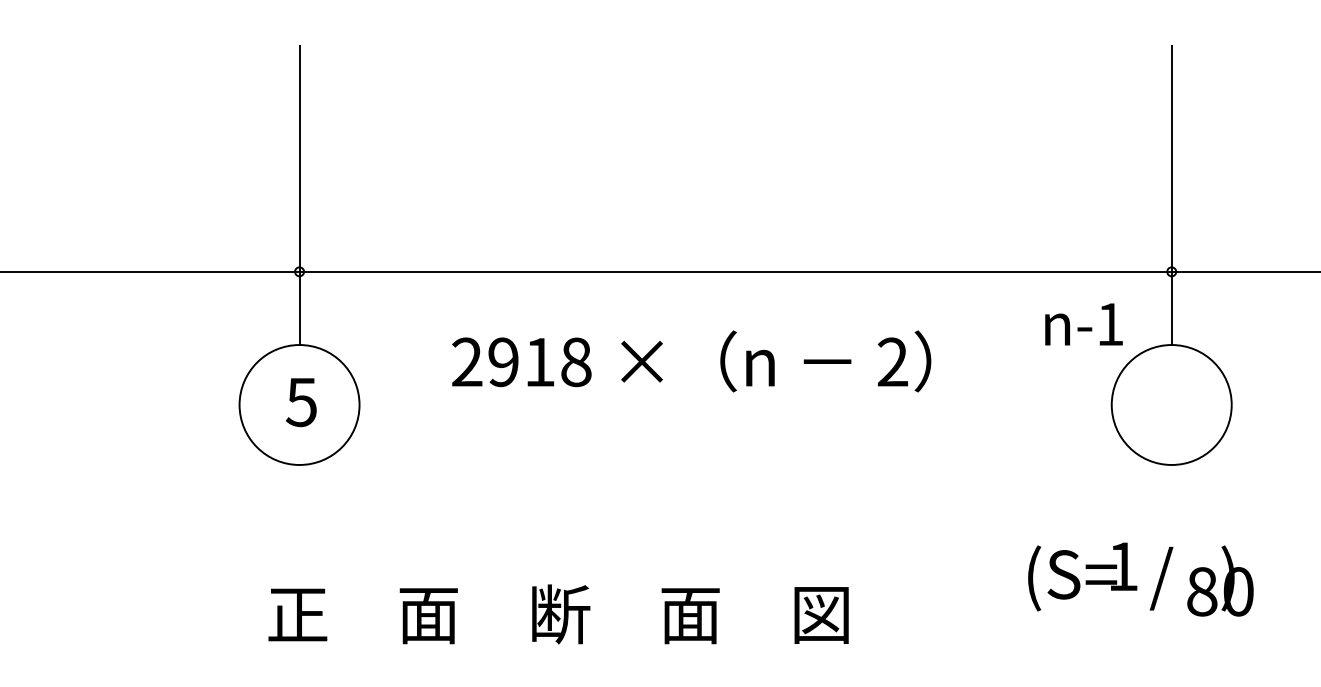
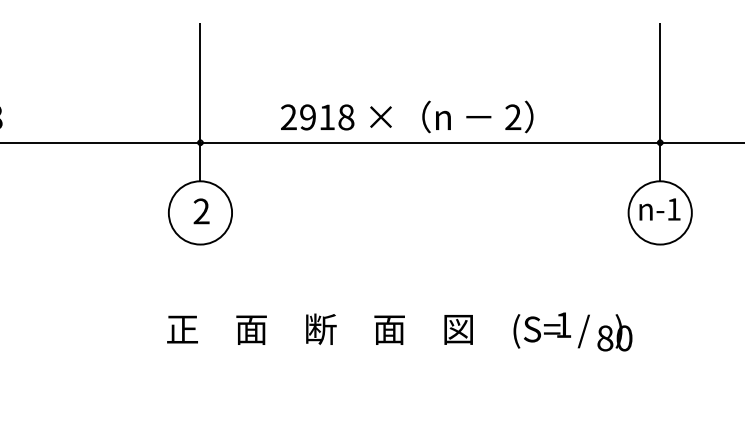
text: (1083, 324) -> (659, 209), moved
text: (692, 360) -> (407, 116), moved
text: (301, 402) -> (201, 211), 5 -> 2
text: (1139, 578) -> (572, 331), moved
text: (557, 612) -> (319, 328), moved

